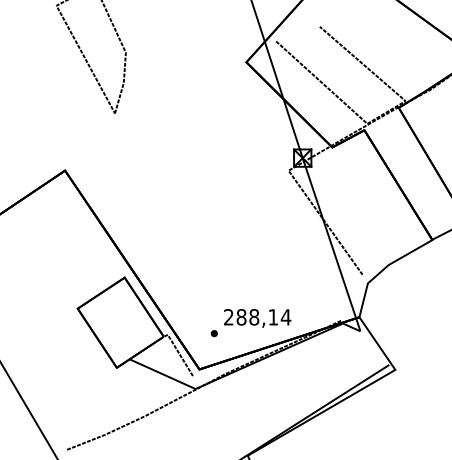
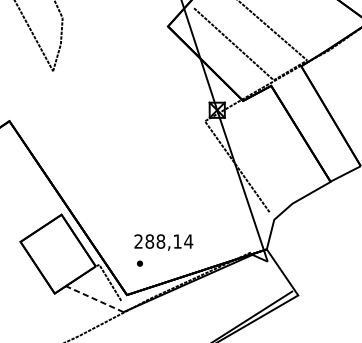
text: (257, 318) -> (163, 242), moved
line: (162, 373) -> (94, 298), solid -> dashed

